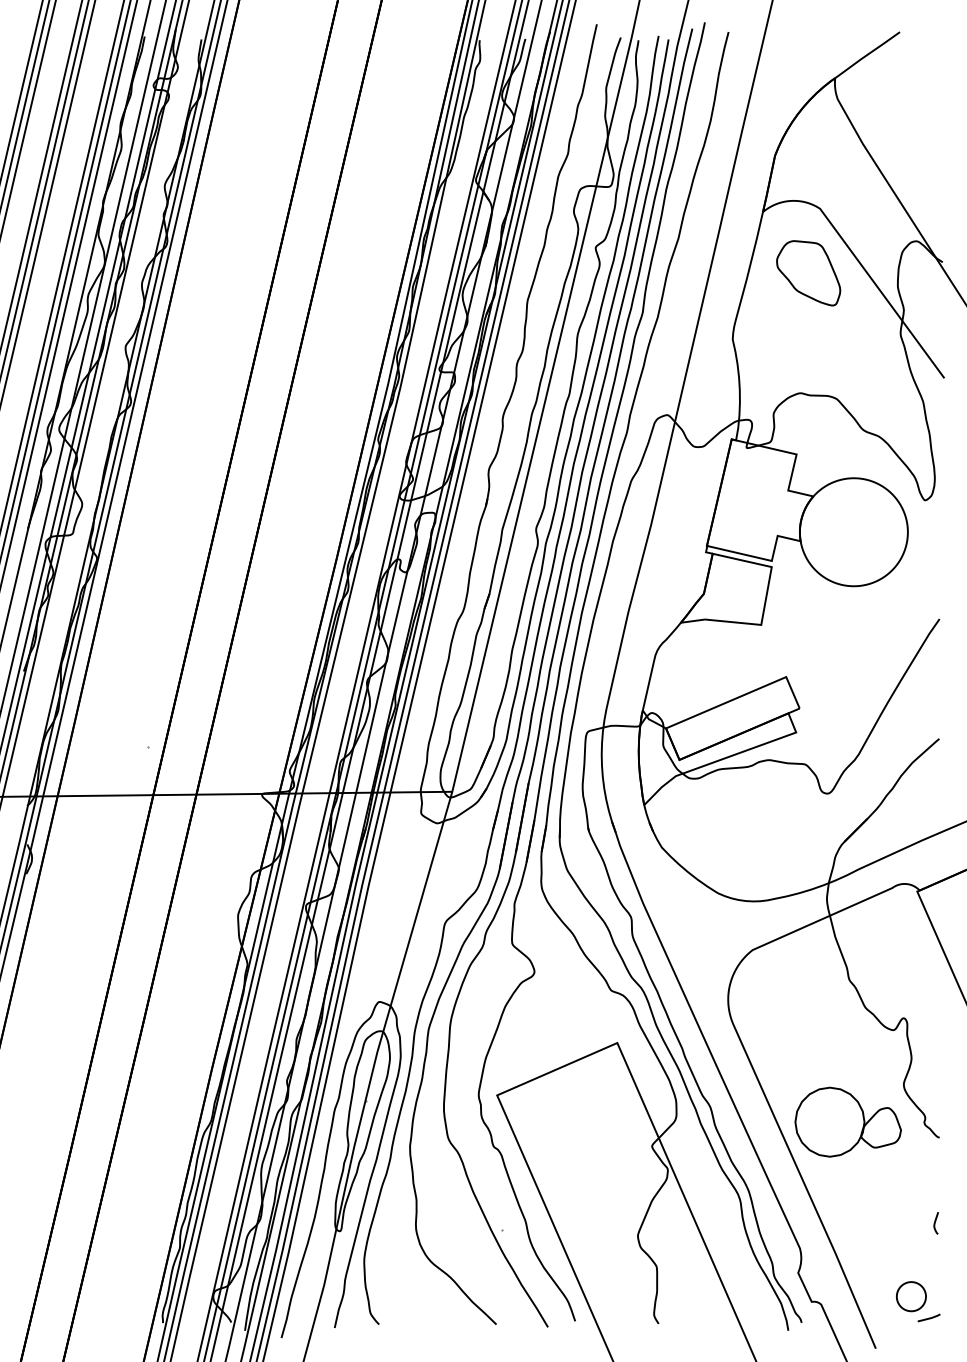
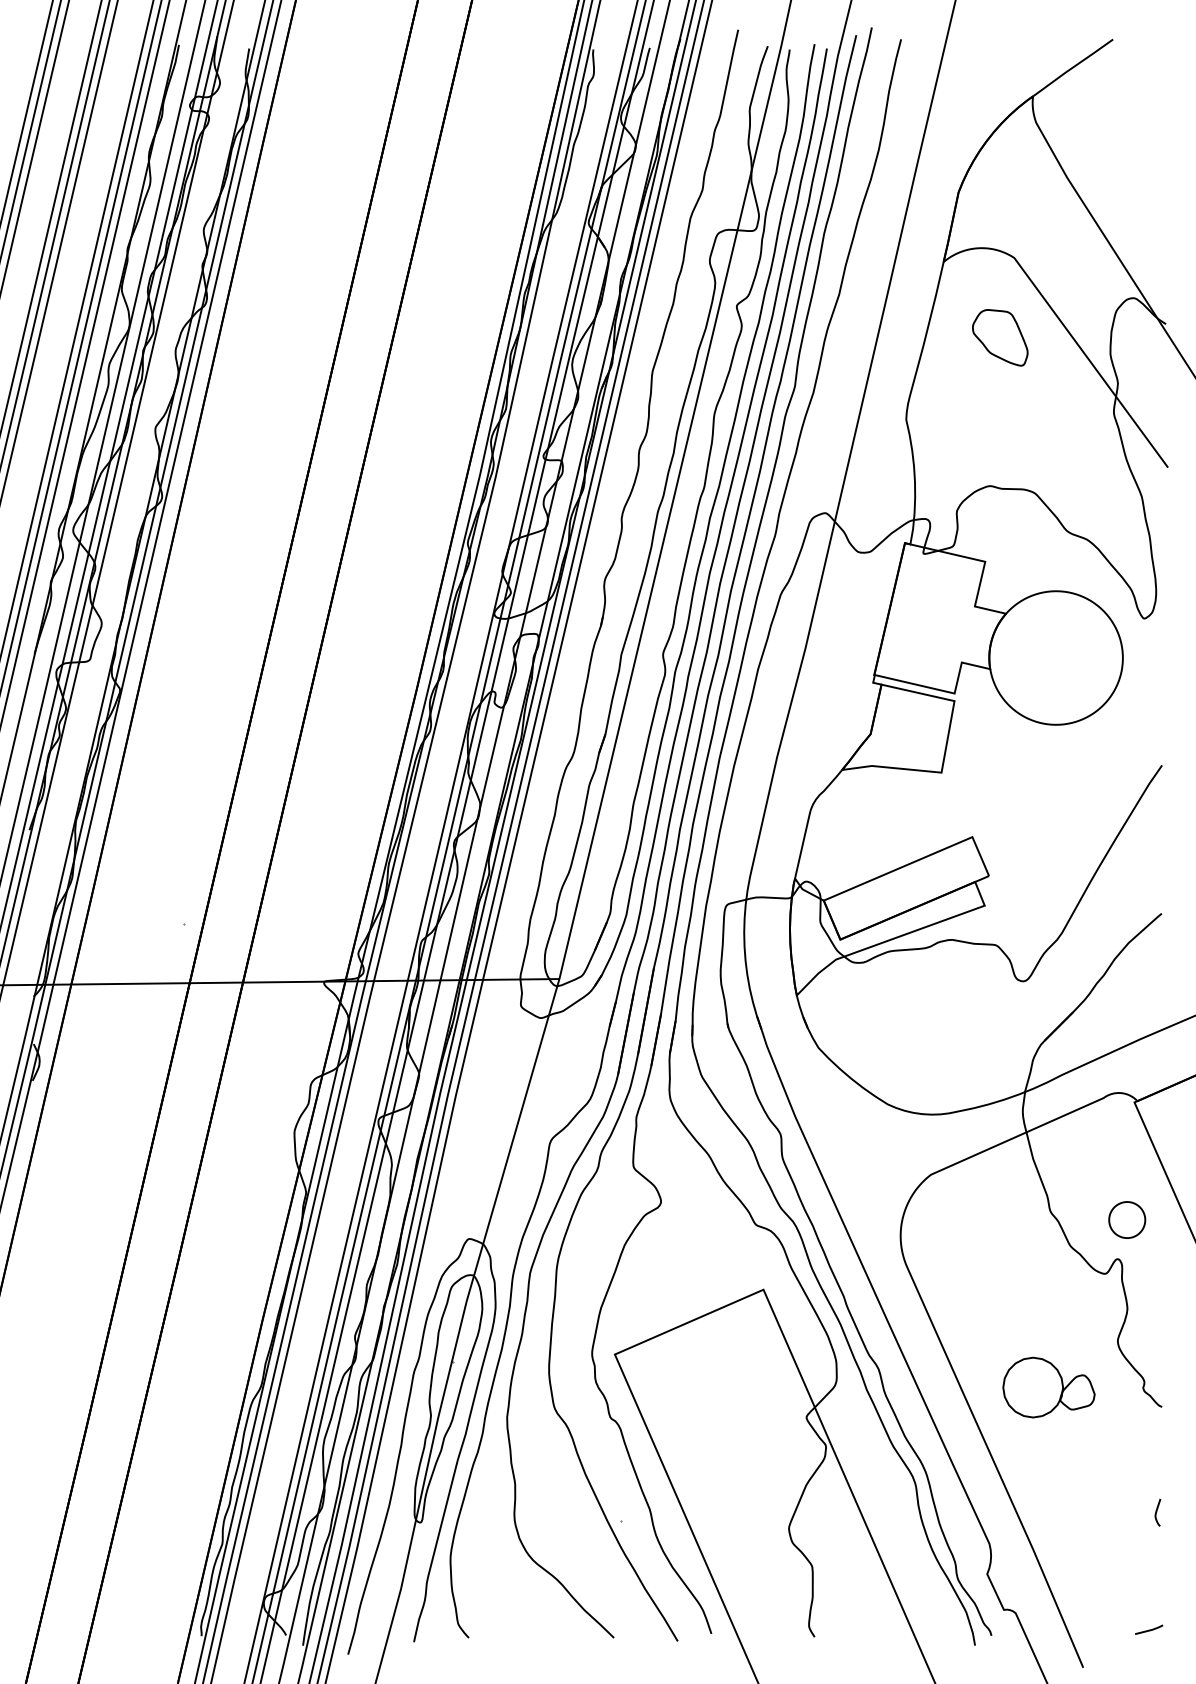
part: (808, 273) -> (999, 338), size x0.7
part: (847, 1121) -> (1048, 1386), size x0.7
part: (911, 1296) -> (1127, 1219), moved

